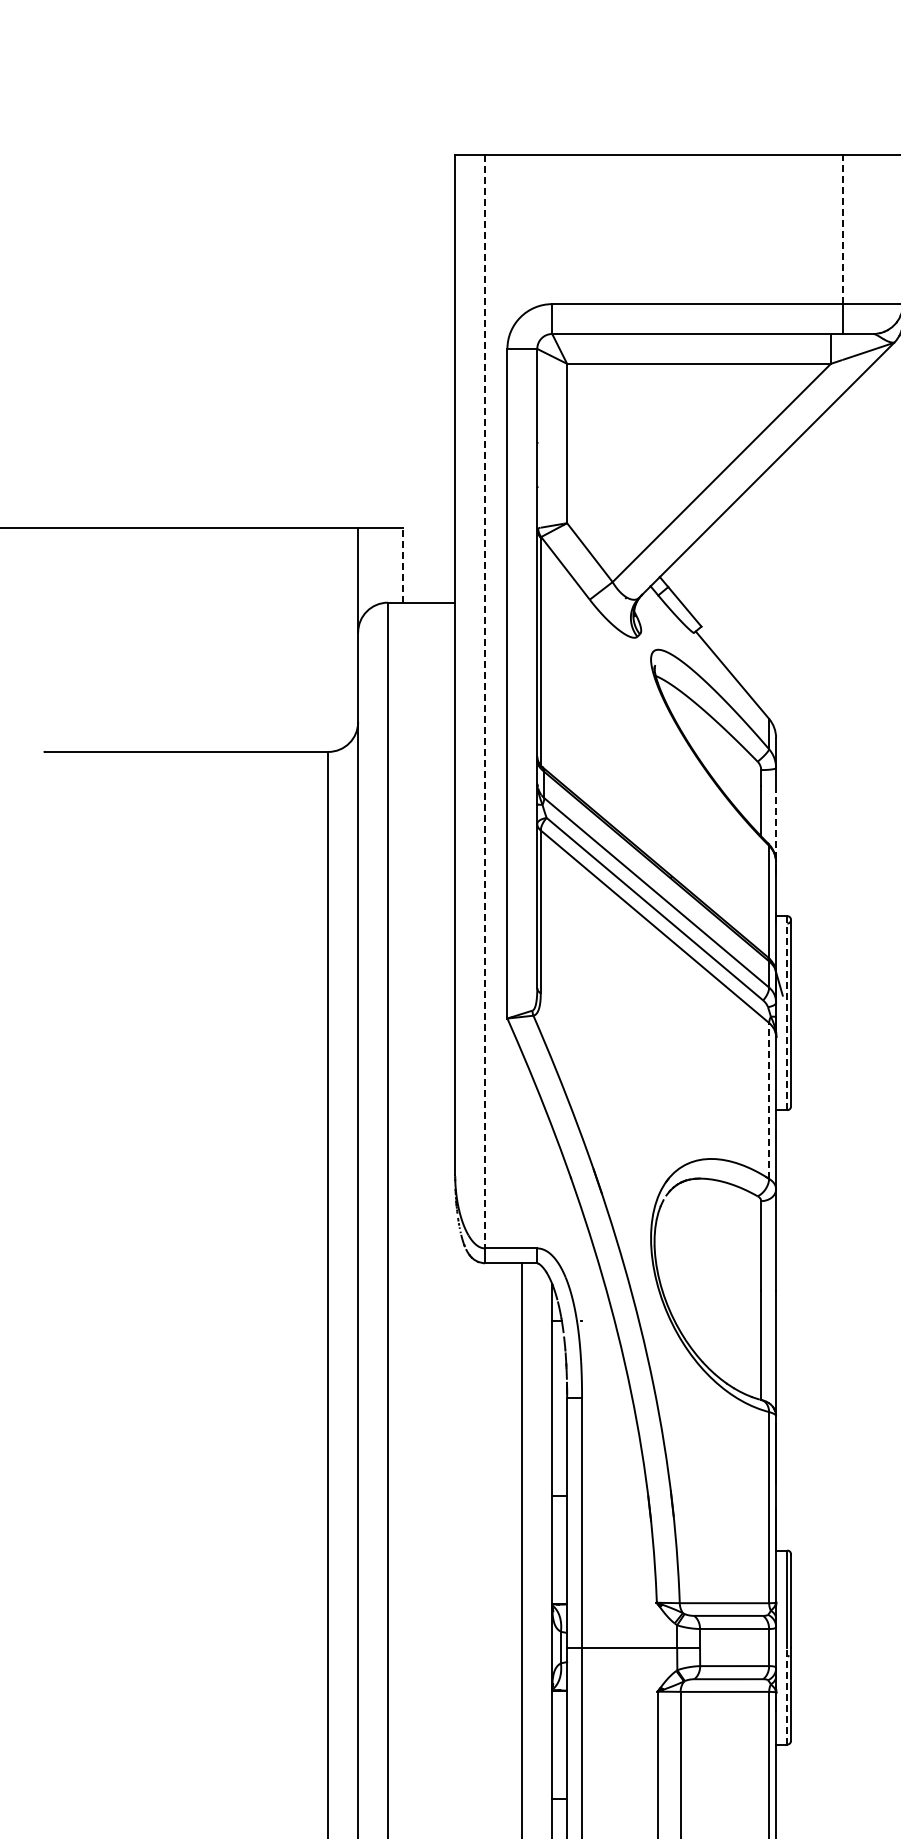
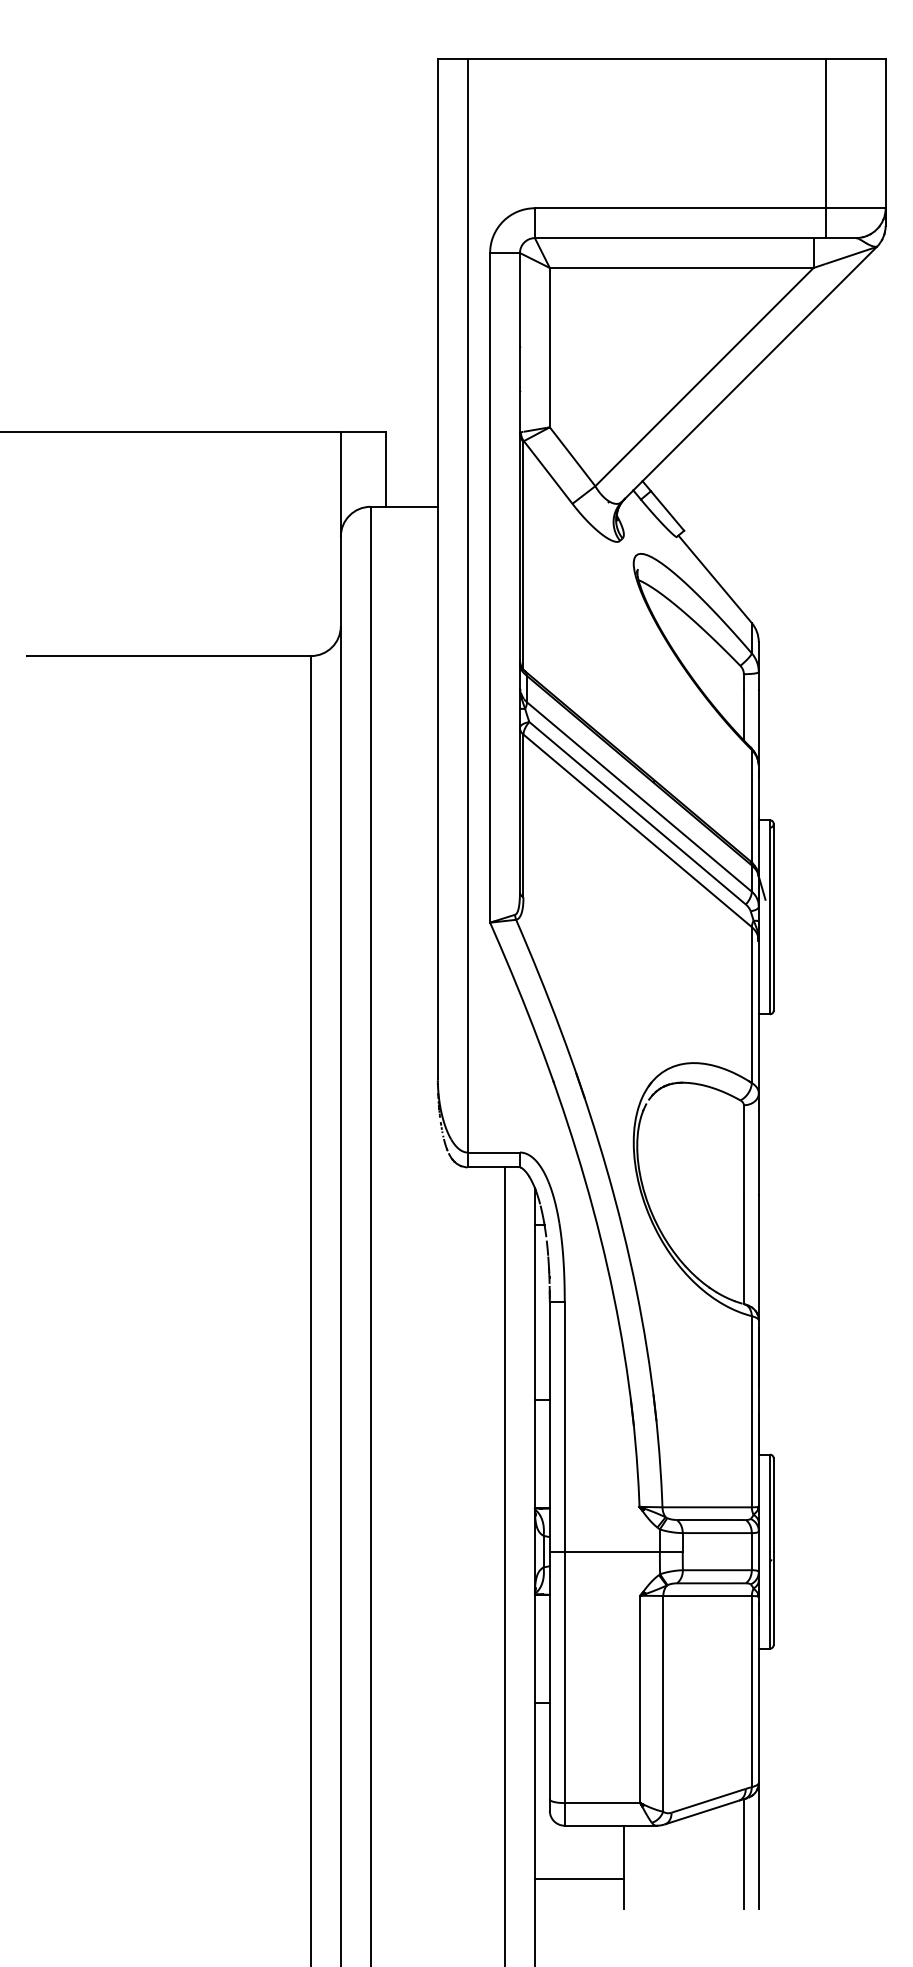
line: (842, 229) -> (825, 133), dashed -> solid
line: (402, 564) -> (385, 468), dashed -> solid
line: (484, 701) -> (467, 605), dashed -> solid
line: (775, 823) -> (758, 727), dashed -> solid
line: (786, 1012) -> (769, 916), dashed -> solid
line: (768, 1101) -> (751, 1005), dashed -> solid
line: (786, 1696) -> (769, 1600), dashed -> solid

